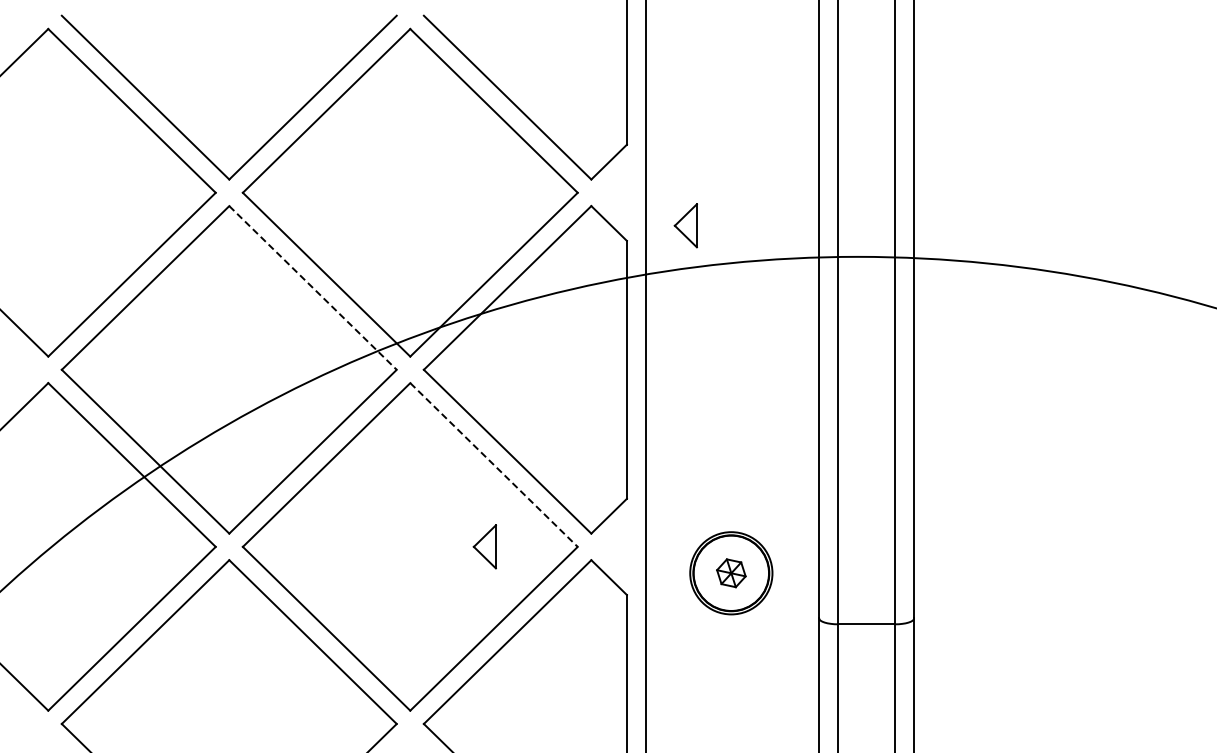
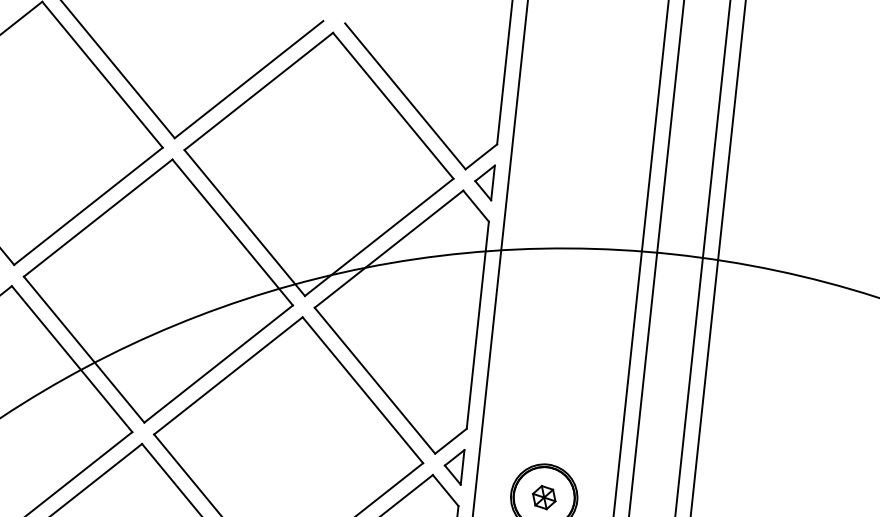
part: (685, 225) -> (483, 181), moved
line: (313, 288) -> (233, 232), dashed -> solid
line: (494, 465) -> (363, 390), dashed -> solid
part: (484, 546) -> (453, 466), moved

